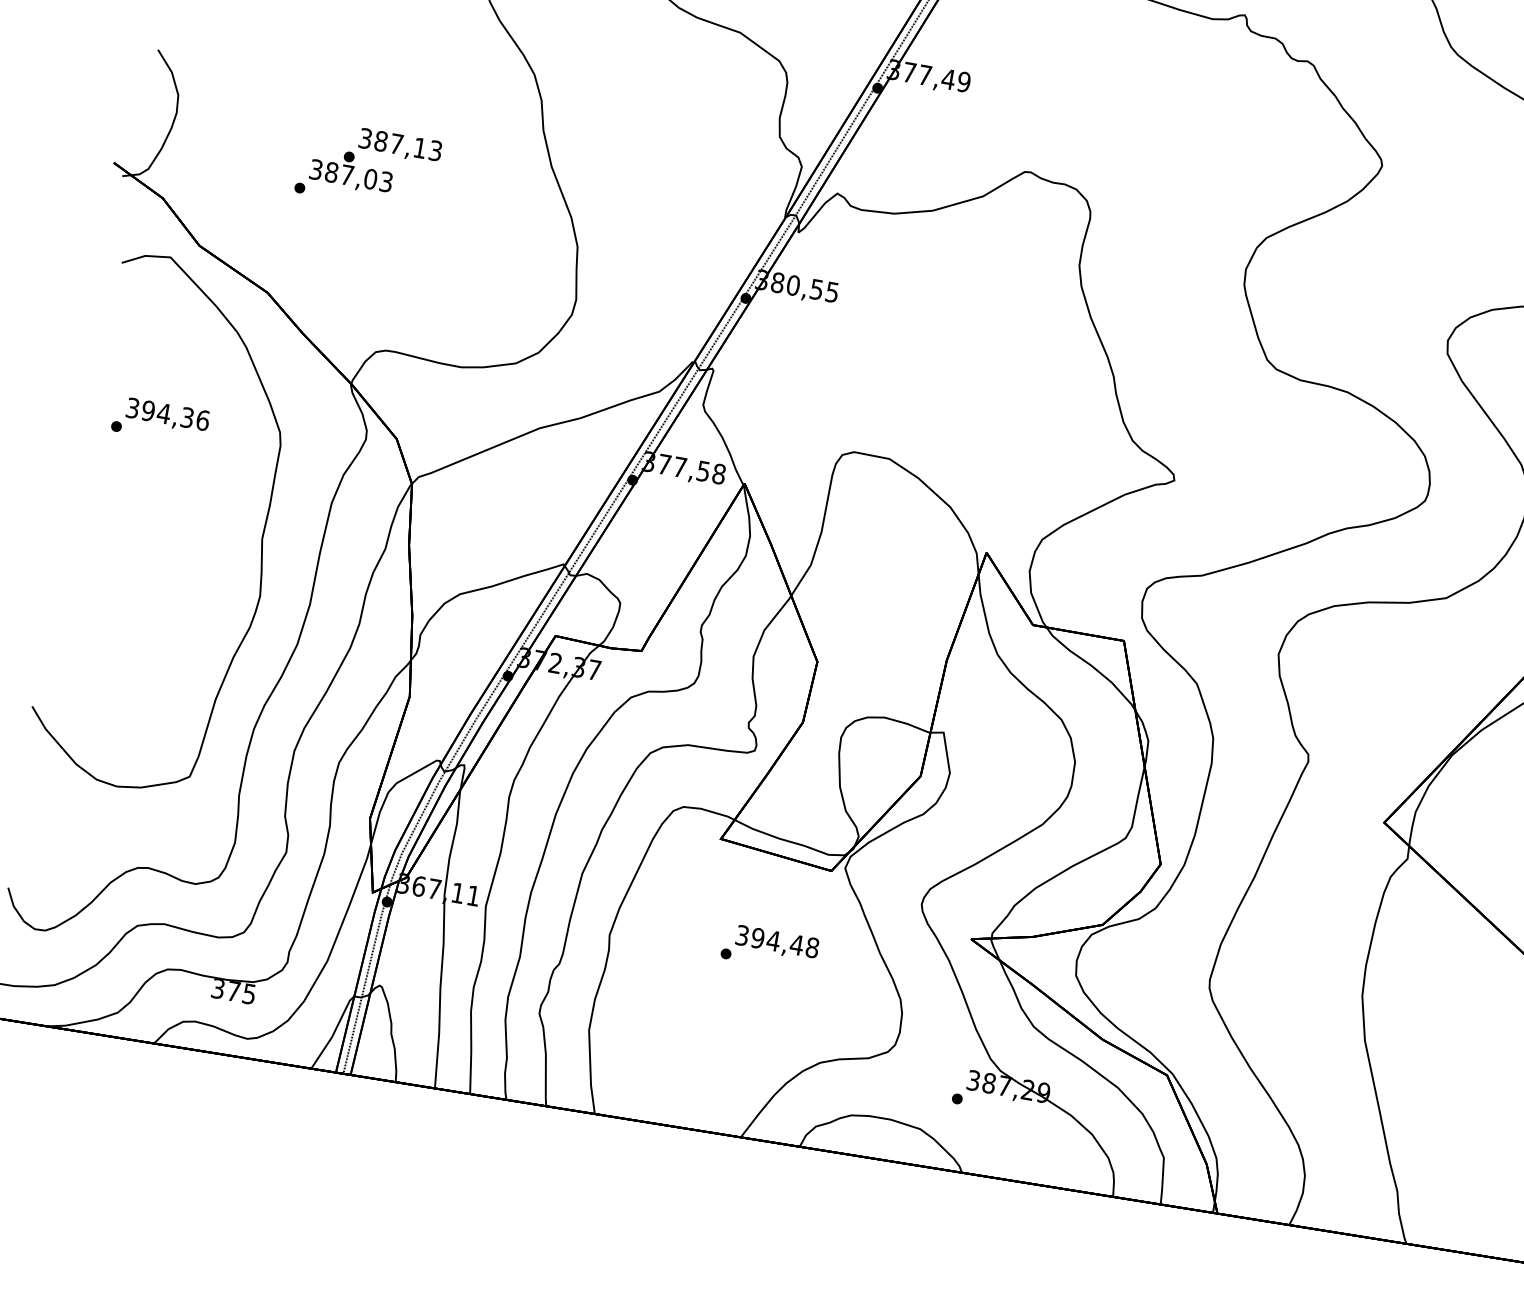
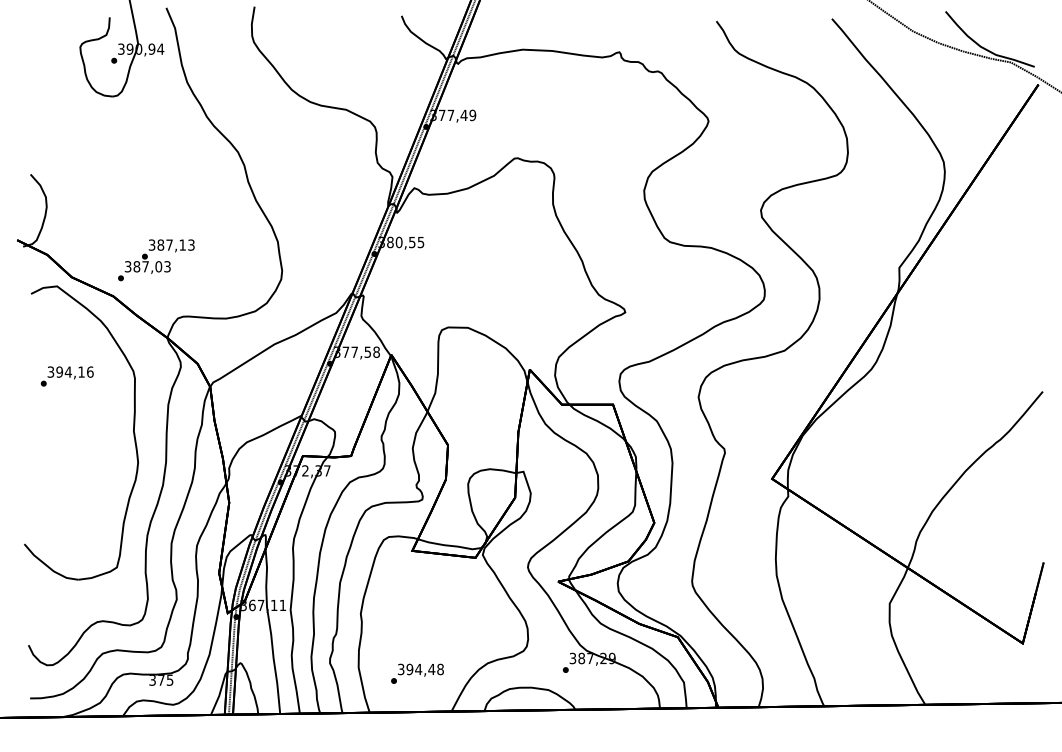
text: (368, 167) -> (156, 260), moved
text: (187, 416) -> (81, 371), 394,36 -> 394,16
text: (770, 947) -> (417, 673), moved

